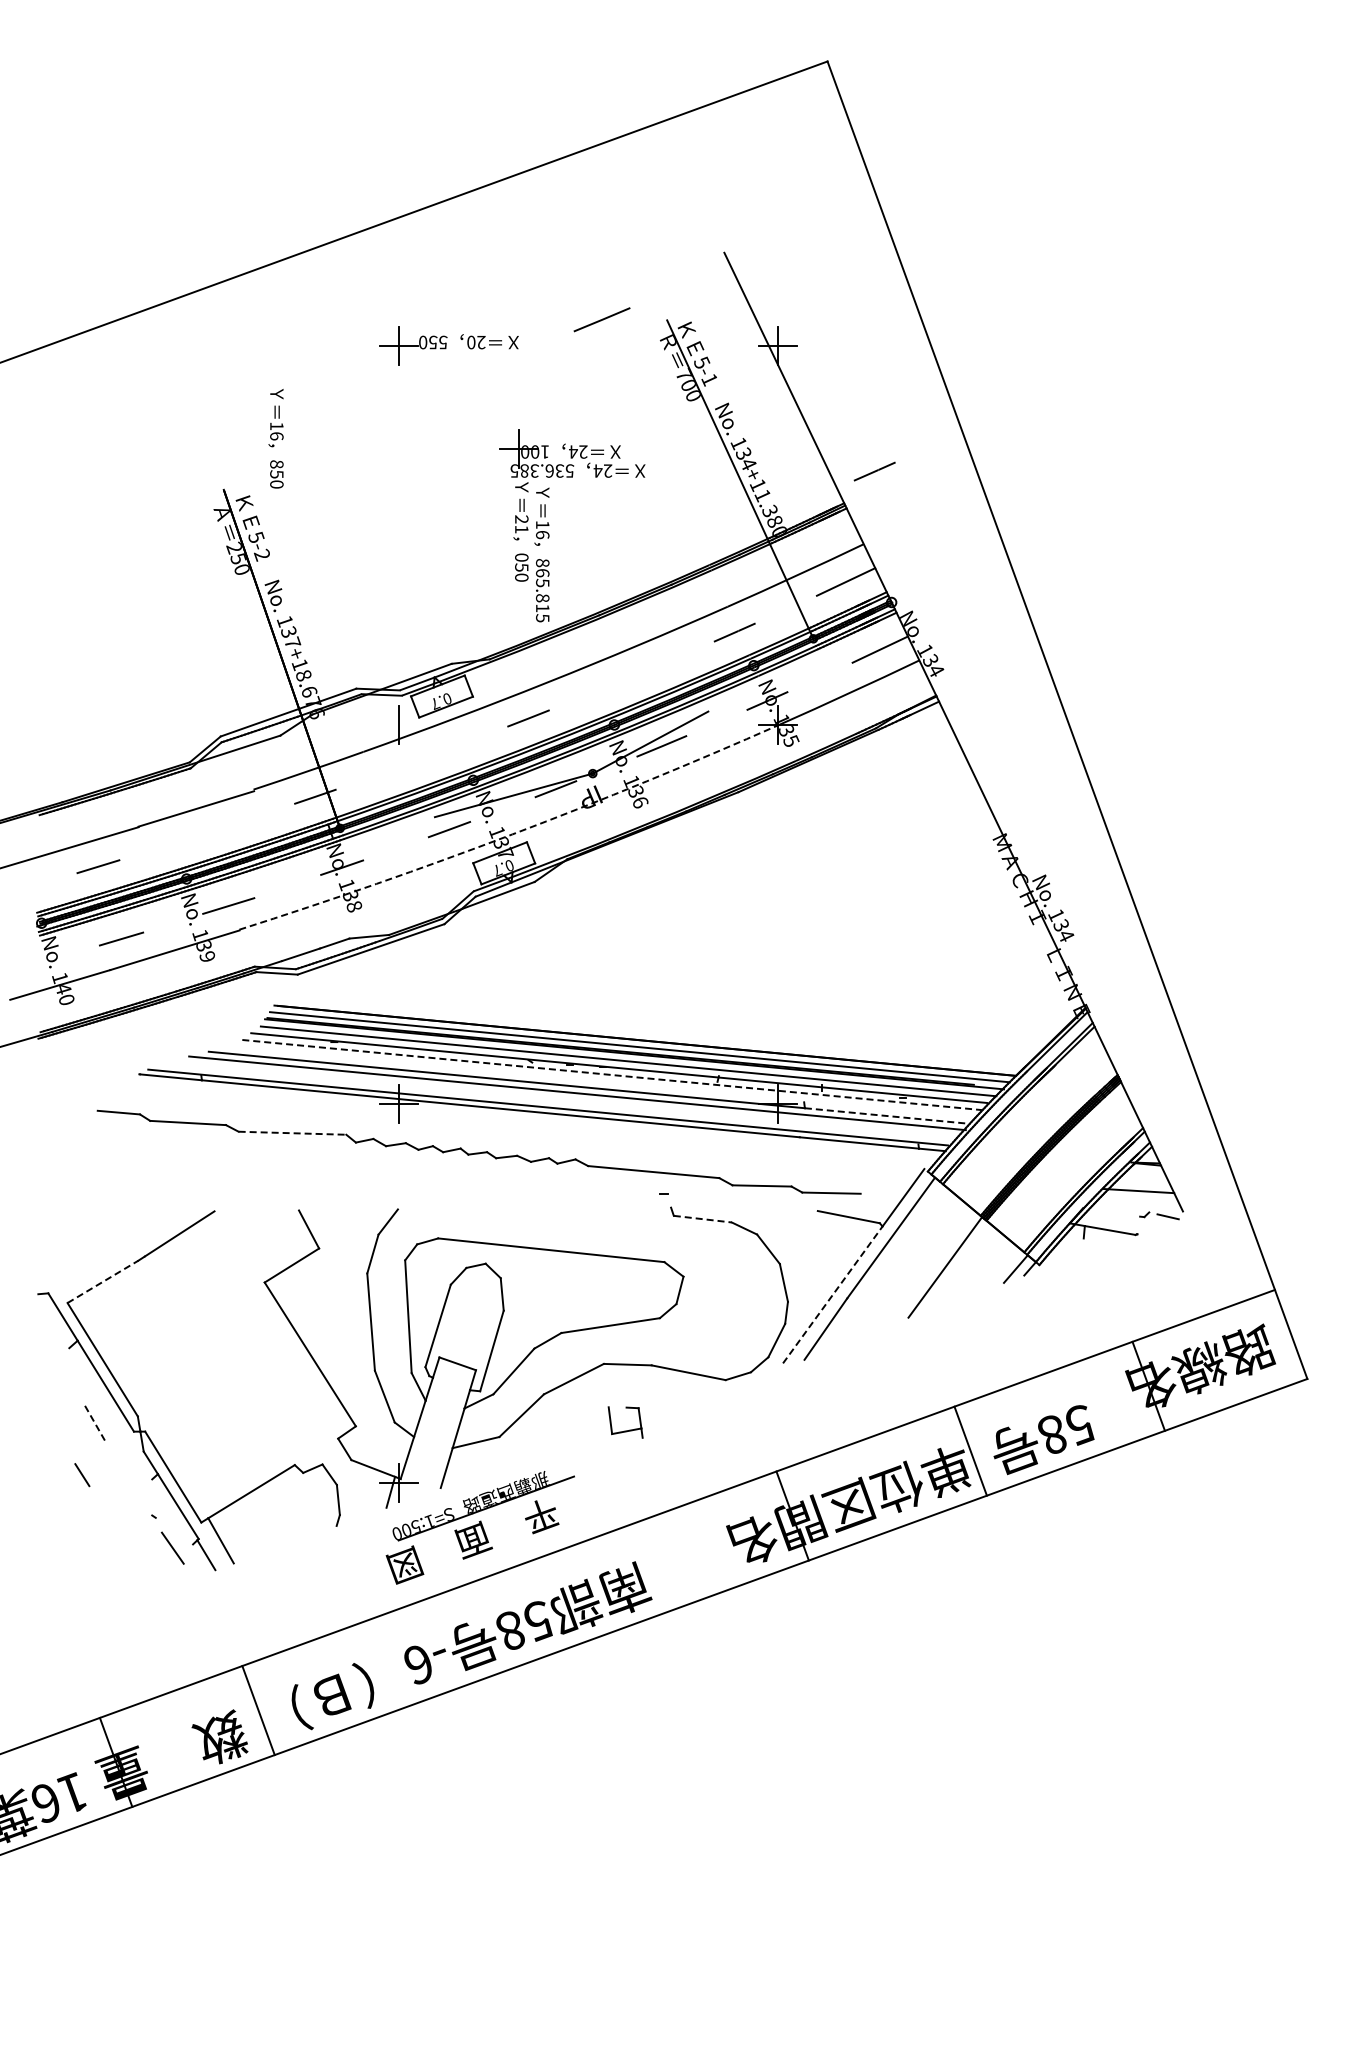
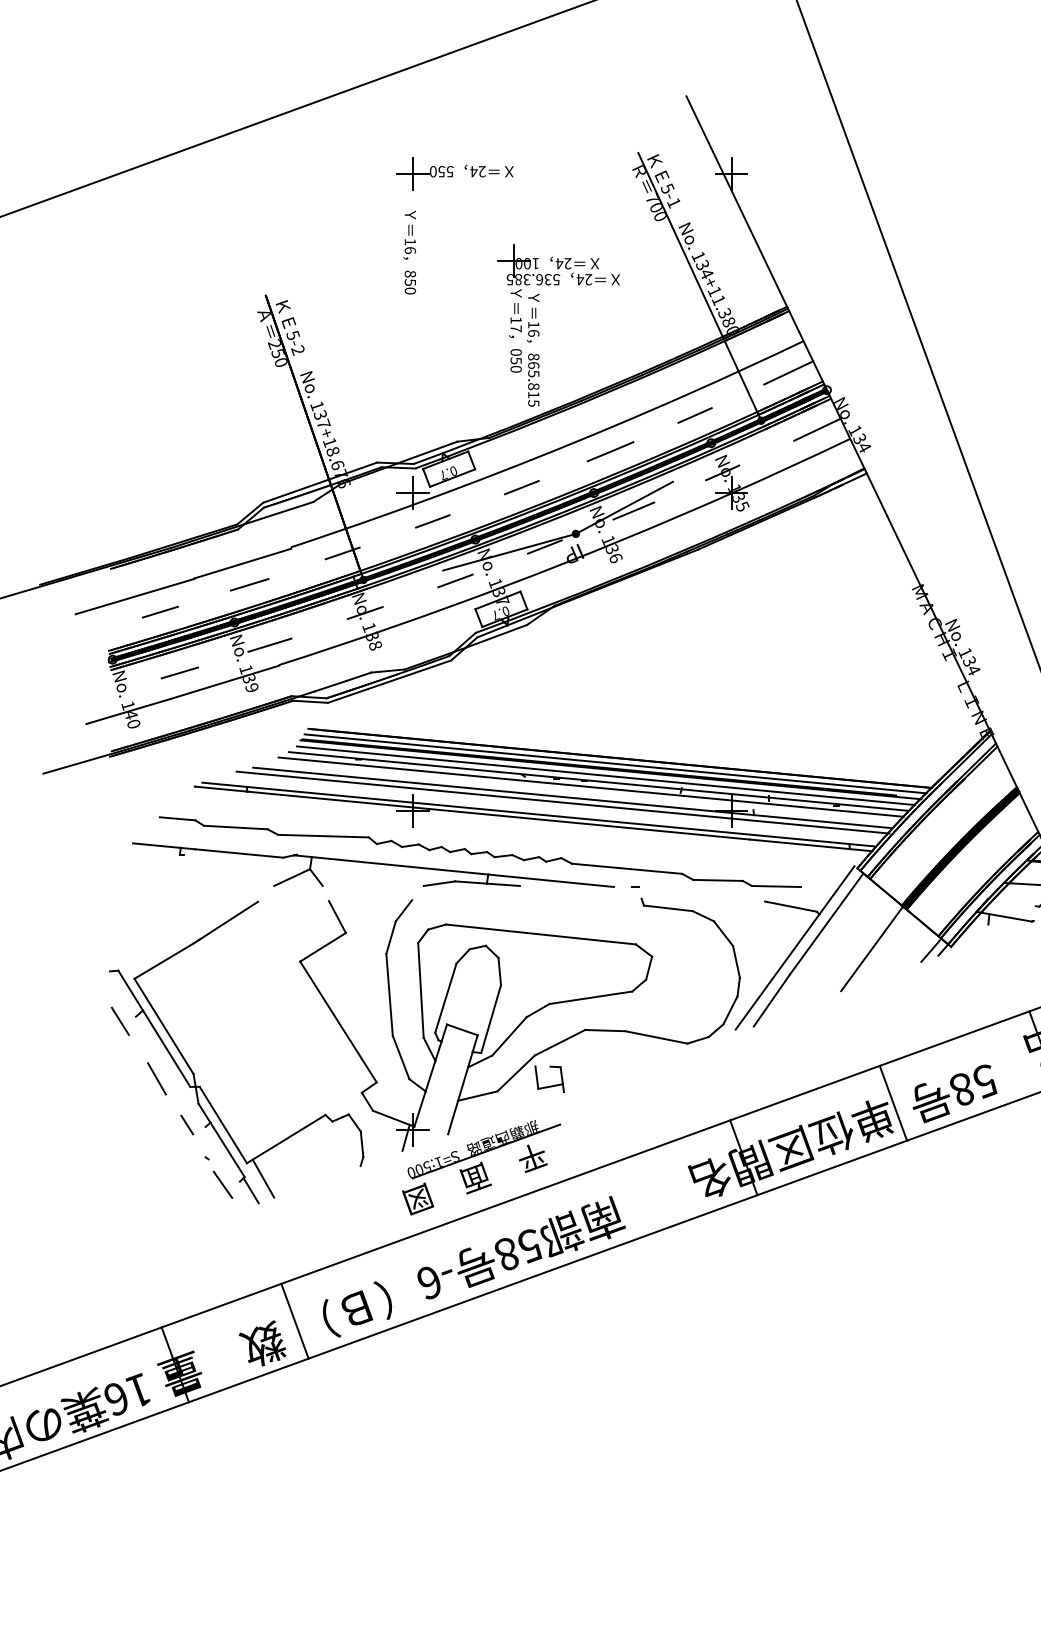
line: (601, 319) -> (610, 451), moved
text: (471, 342) -> (473, 171), 20 -> 24
text: (275, 438) -> (409, 252), moved
line: (874, 471) -> (812, 280), removed
text: (521, 524) -> (515, 324), 21 -> 17
line: (399, 724) -> (413, 492), added
line: (422, 758) -> (432, 521), added
line: (204, 833) -> (249, 584), added
arc: (512, 834) -> (508, 585), dashed -> solid
line: (611, 1074) -> (591, 786), dashed -> solid
line: (887, 1116) -> (823, 822), dashed -> solid
line: (292, 1133) -> (323, 836), dashed -> solid
part: (351, 1167) -> (373, 864), added
line: (703, 1219) -> (668, 908), dashed -> solid
line: (103, 1281) -> (164, 960), dashed -> solid
line: (832, 1294) -> (777, 971), dashed -> solid
line: (50, 1353) -> (120, 1021), added
line: (94, 1421) -> (157, 1078), dashed -> solid
part: (625, 1430) -> (549, 1085), moved
line: (82, 1475) -> (187, 1125), moved

